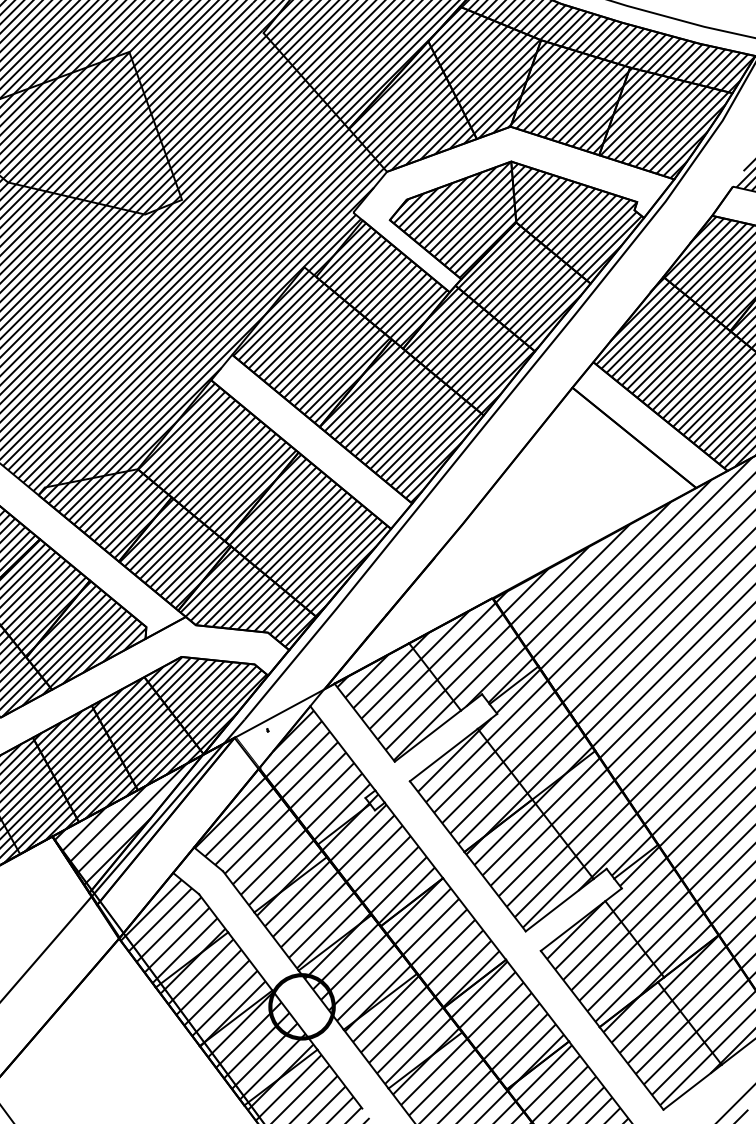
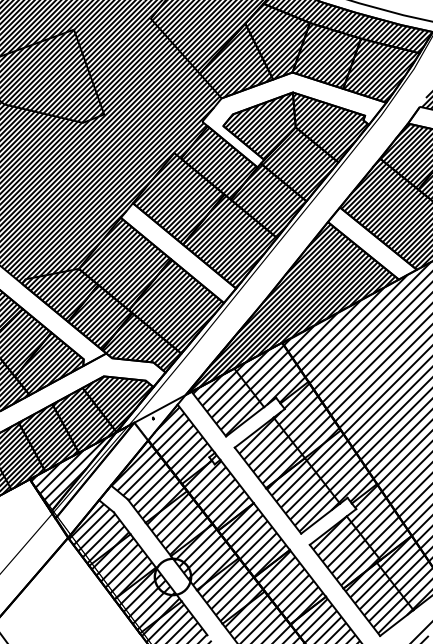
hatch: (510, 538) -> (292, 308), added

